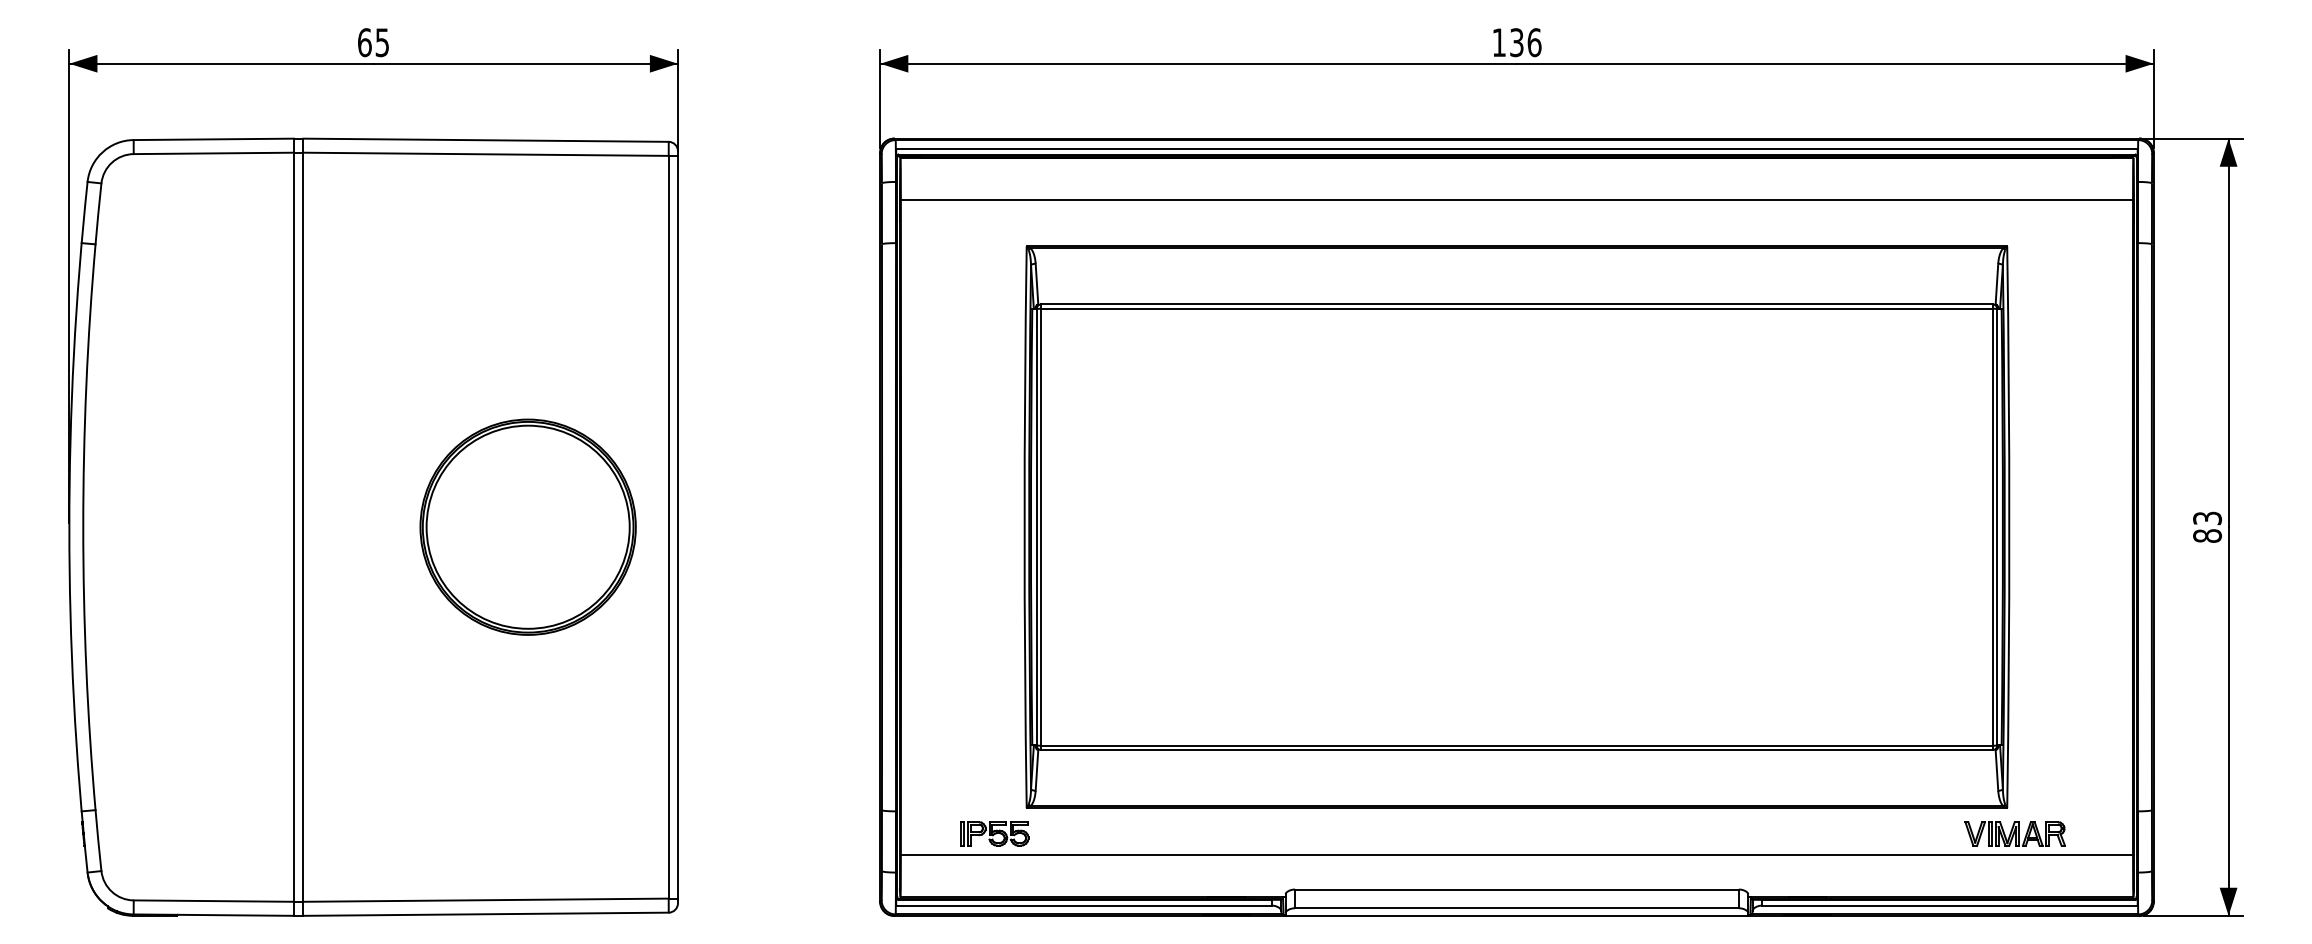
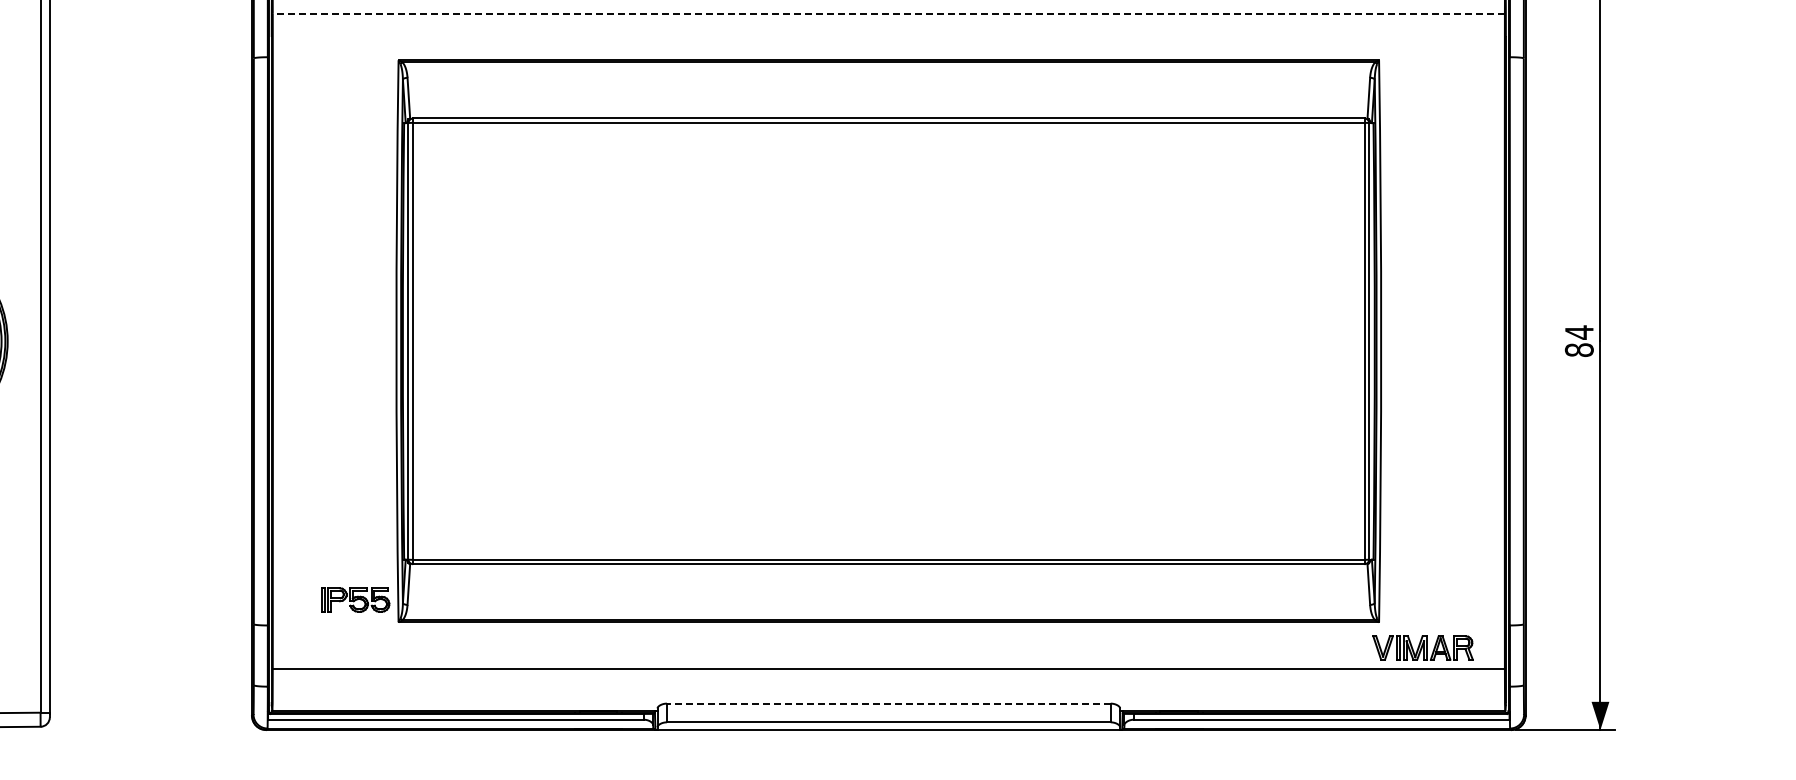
line: (1516, 199) -> (888, 13), solid -> dashed
text: (2207, 518) -> (1579, 332), 83 -> 84
part: (994, 833) -> (355, 599), moved
part: (2014, 833) -> (1422, 647), moved
line: (1516, 889) -> (888, 703), solid -> dashed

